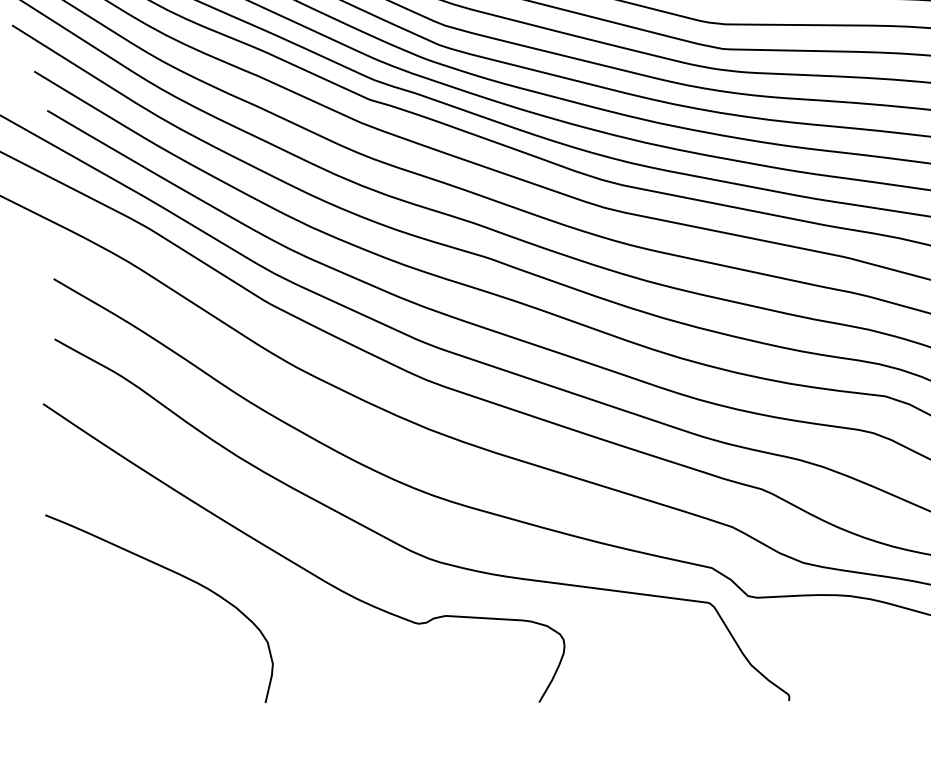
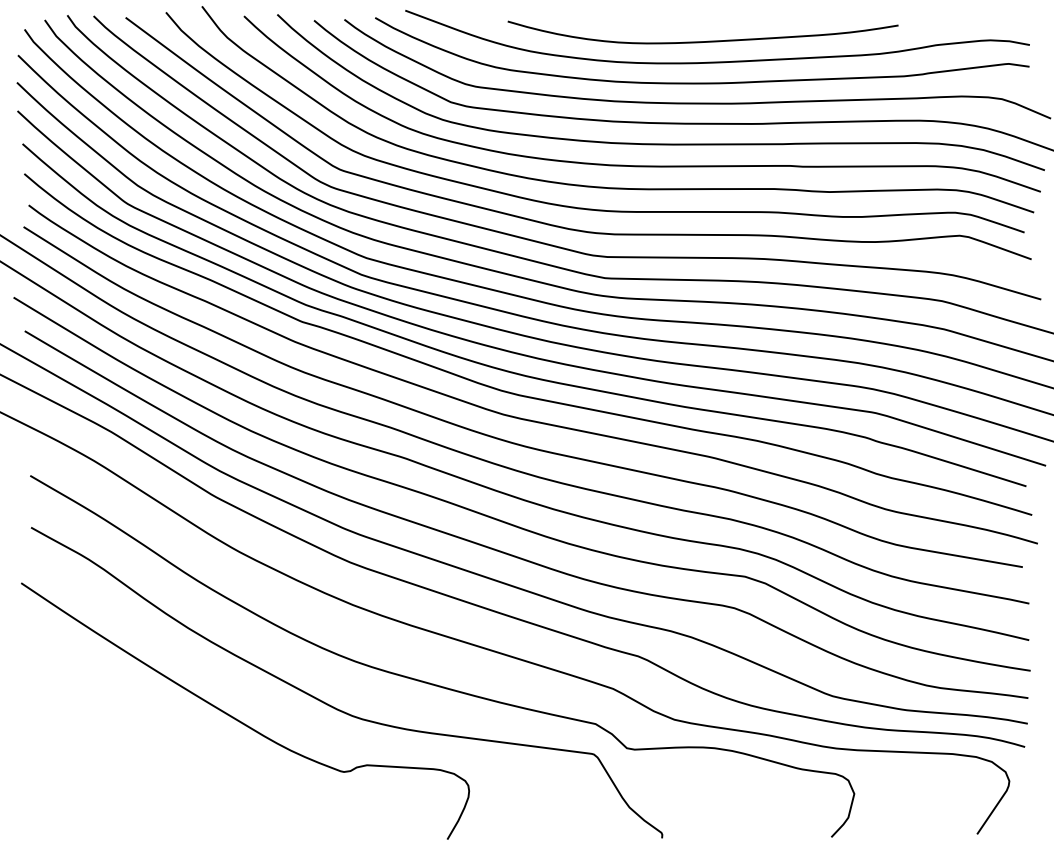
curve: (176, 574) -> (135, 729), removed

